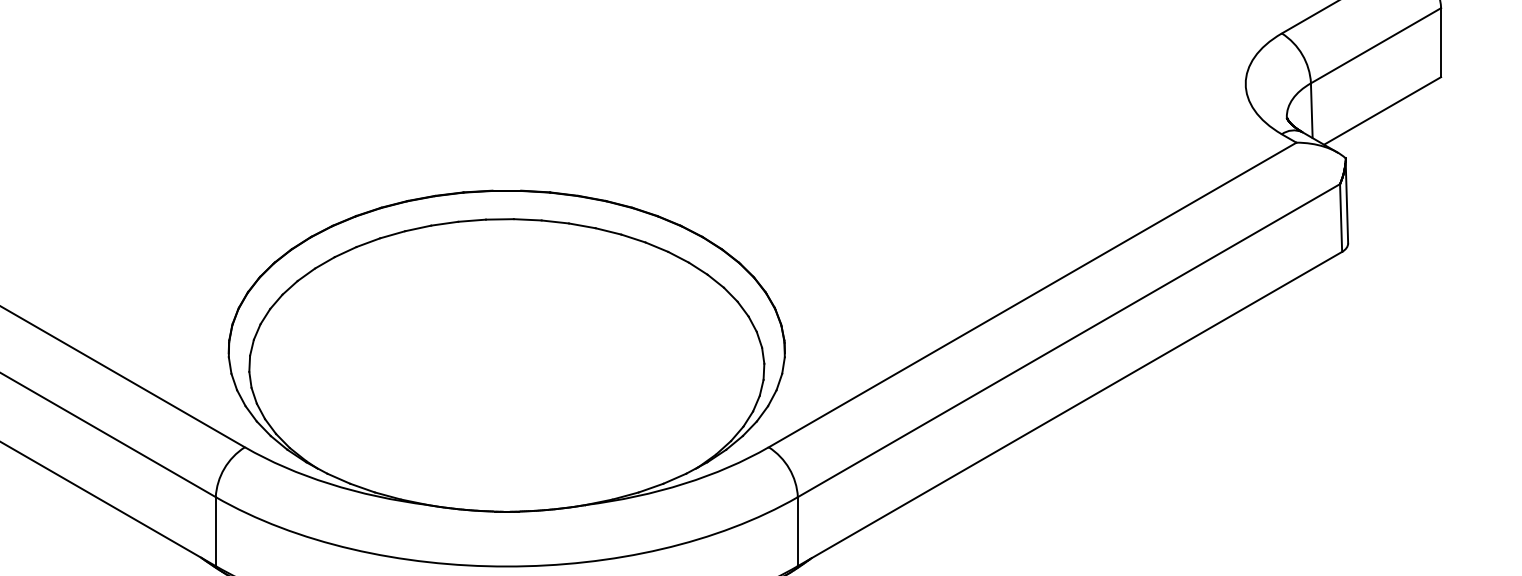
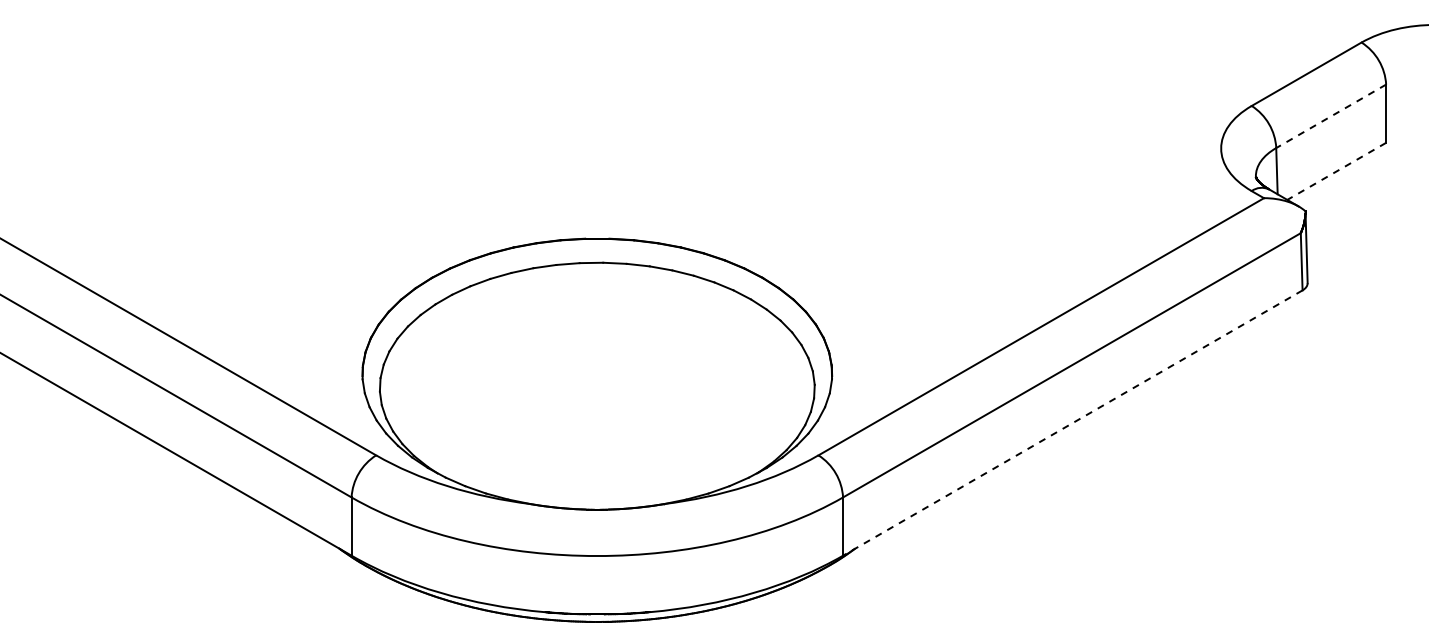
line: (1375, 45) -> (1330, 116), solid -> dashed
line: (1382, 111) -> (1336, 171), solid -> dashed
line: (1069, 409) -> (1072, 423), solid -> dashed

